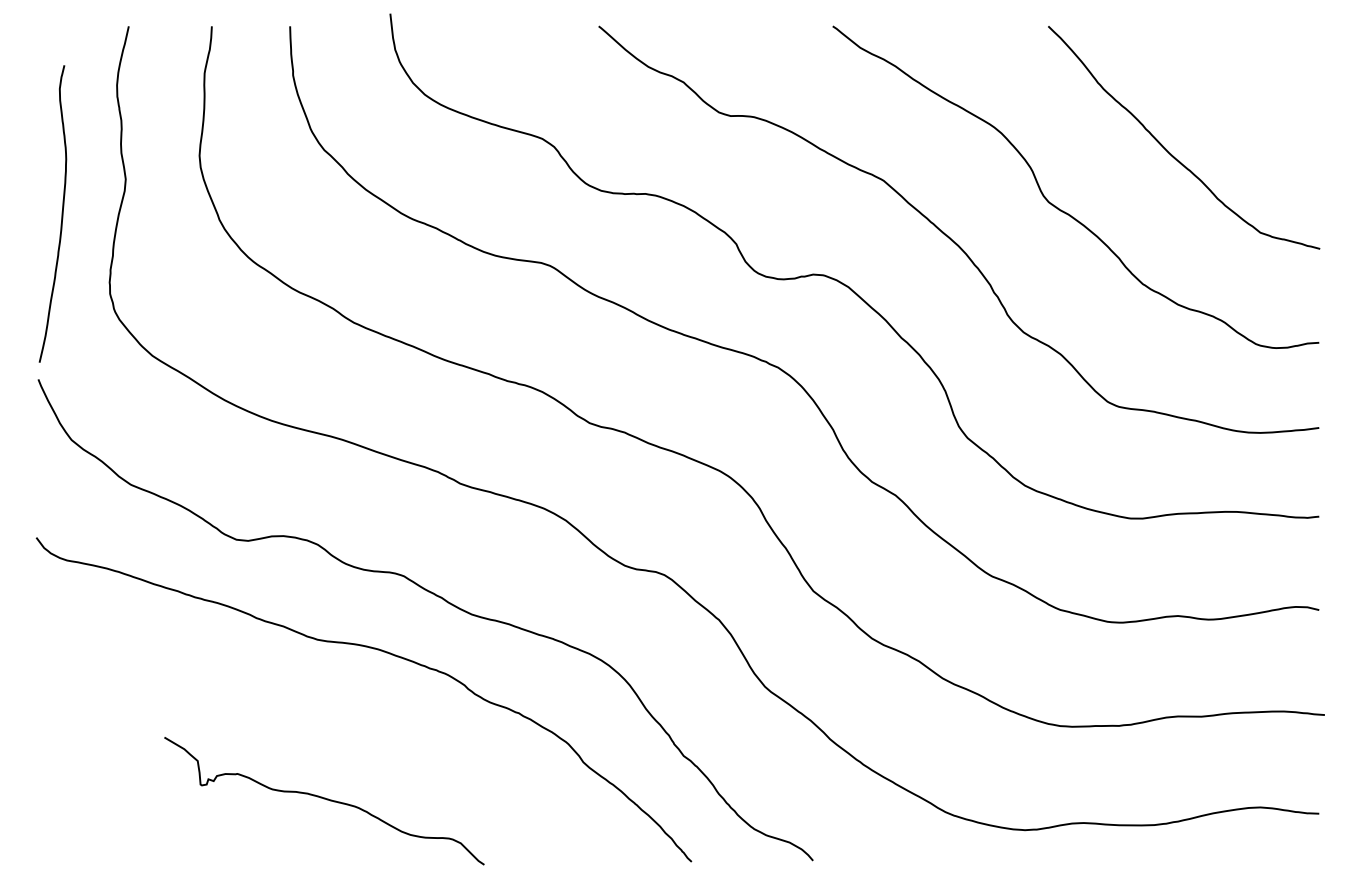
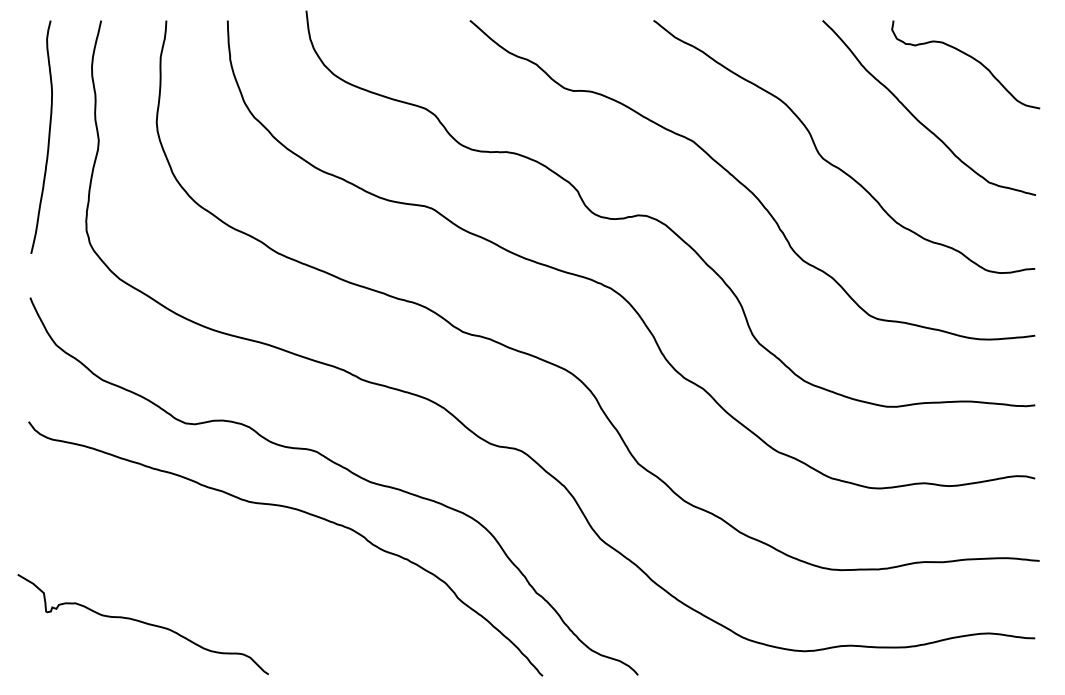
curve: (1235, 72) -> (969, 56), added
curve: (61, 213) -> (48, 136), moved
curve: (324, 799) -> (143, 623), moved

